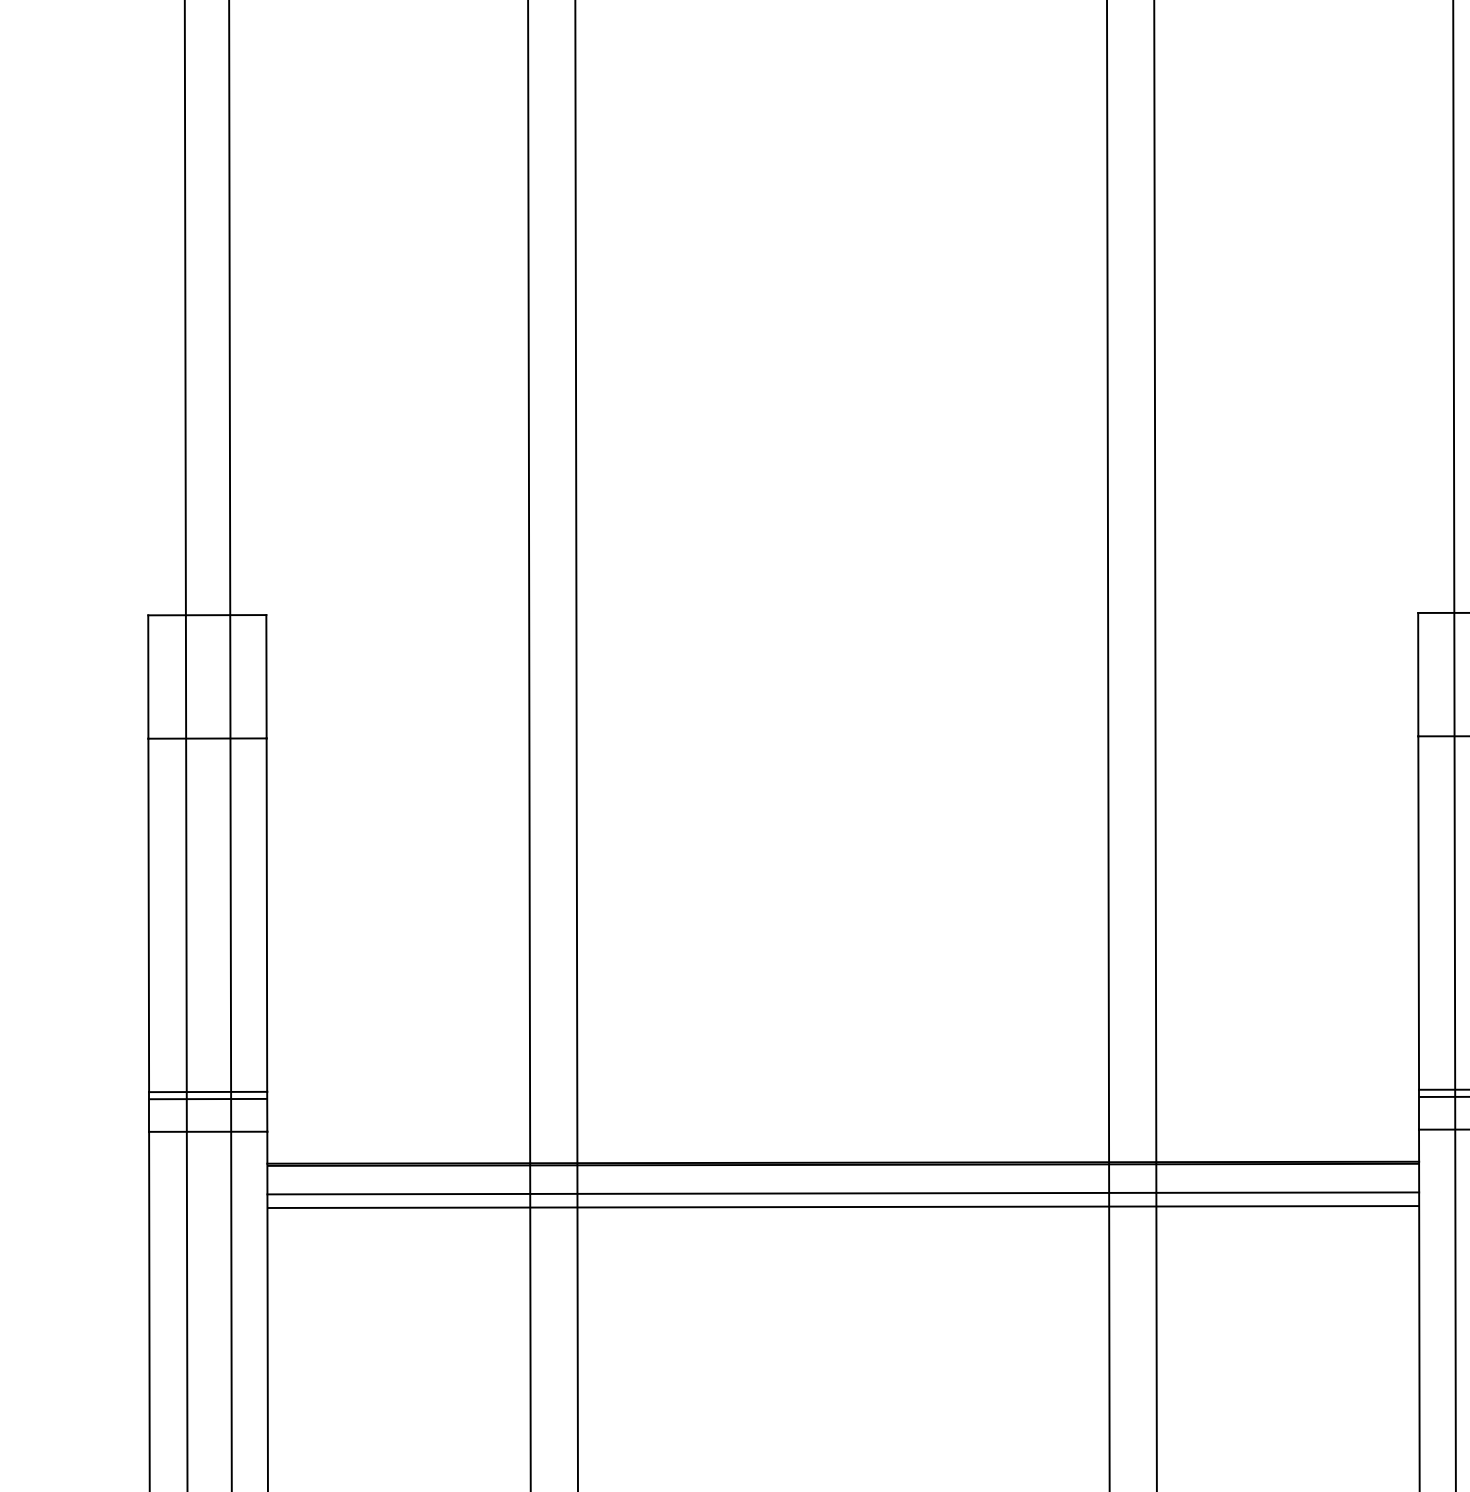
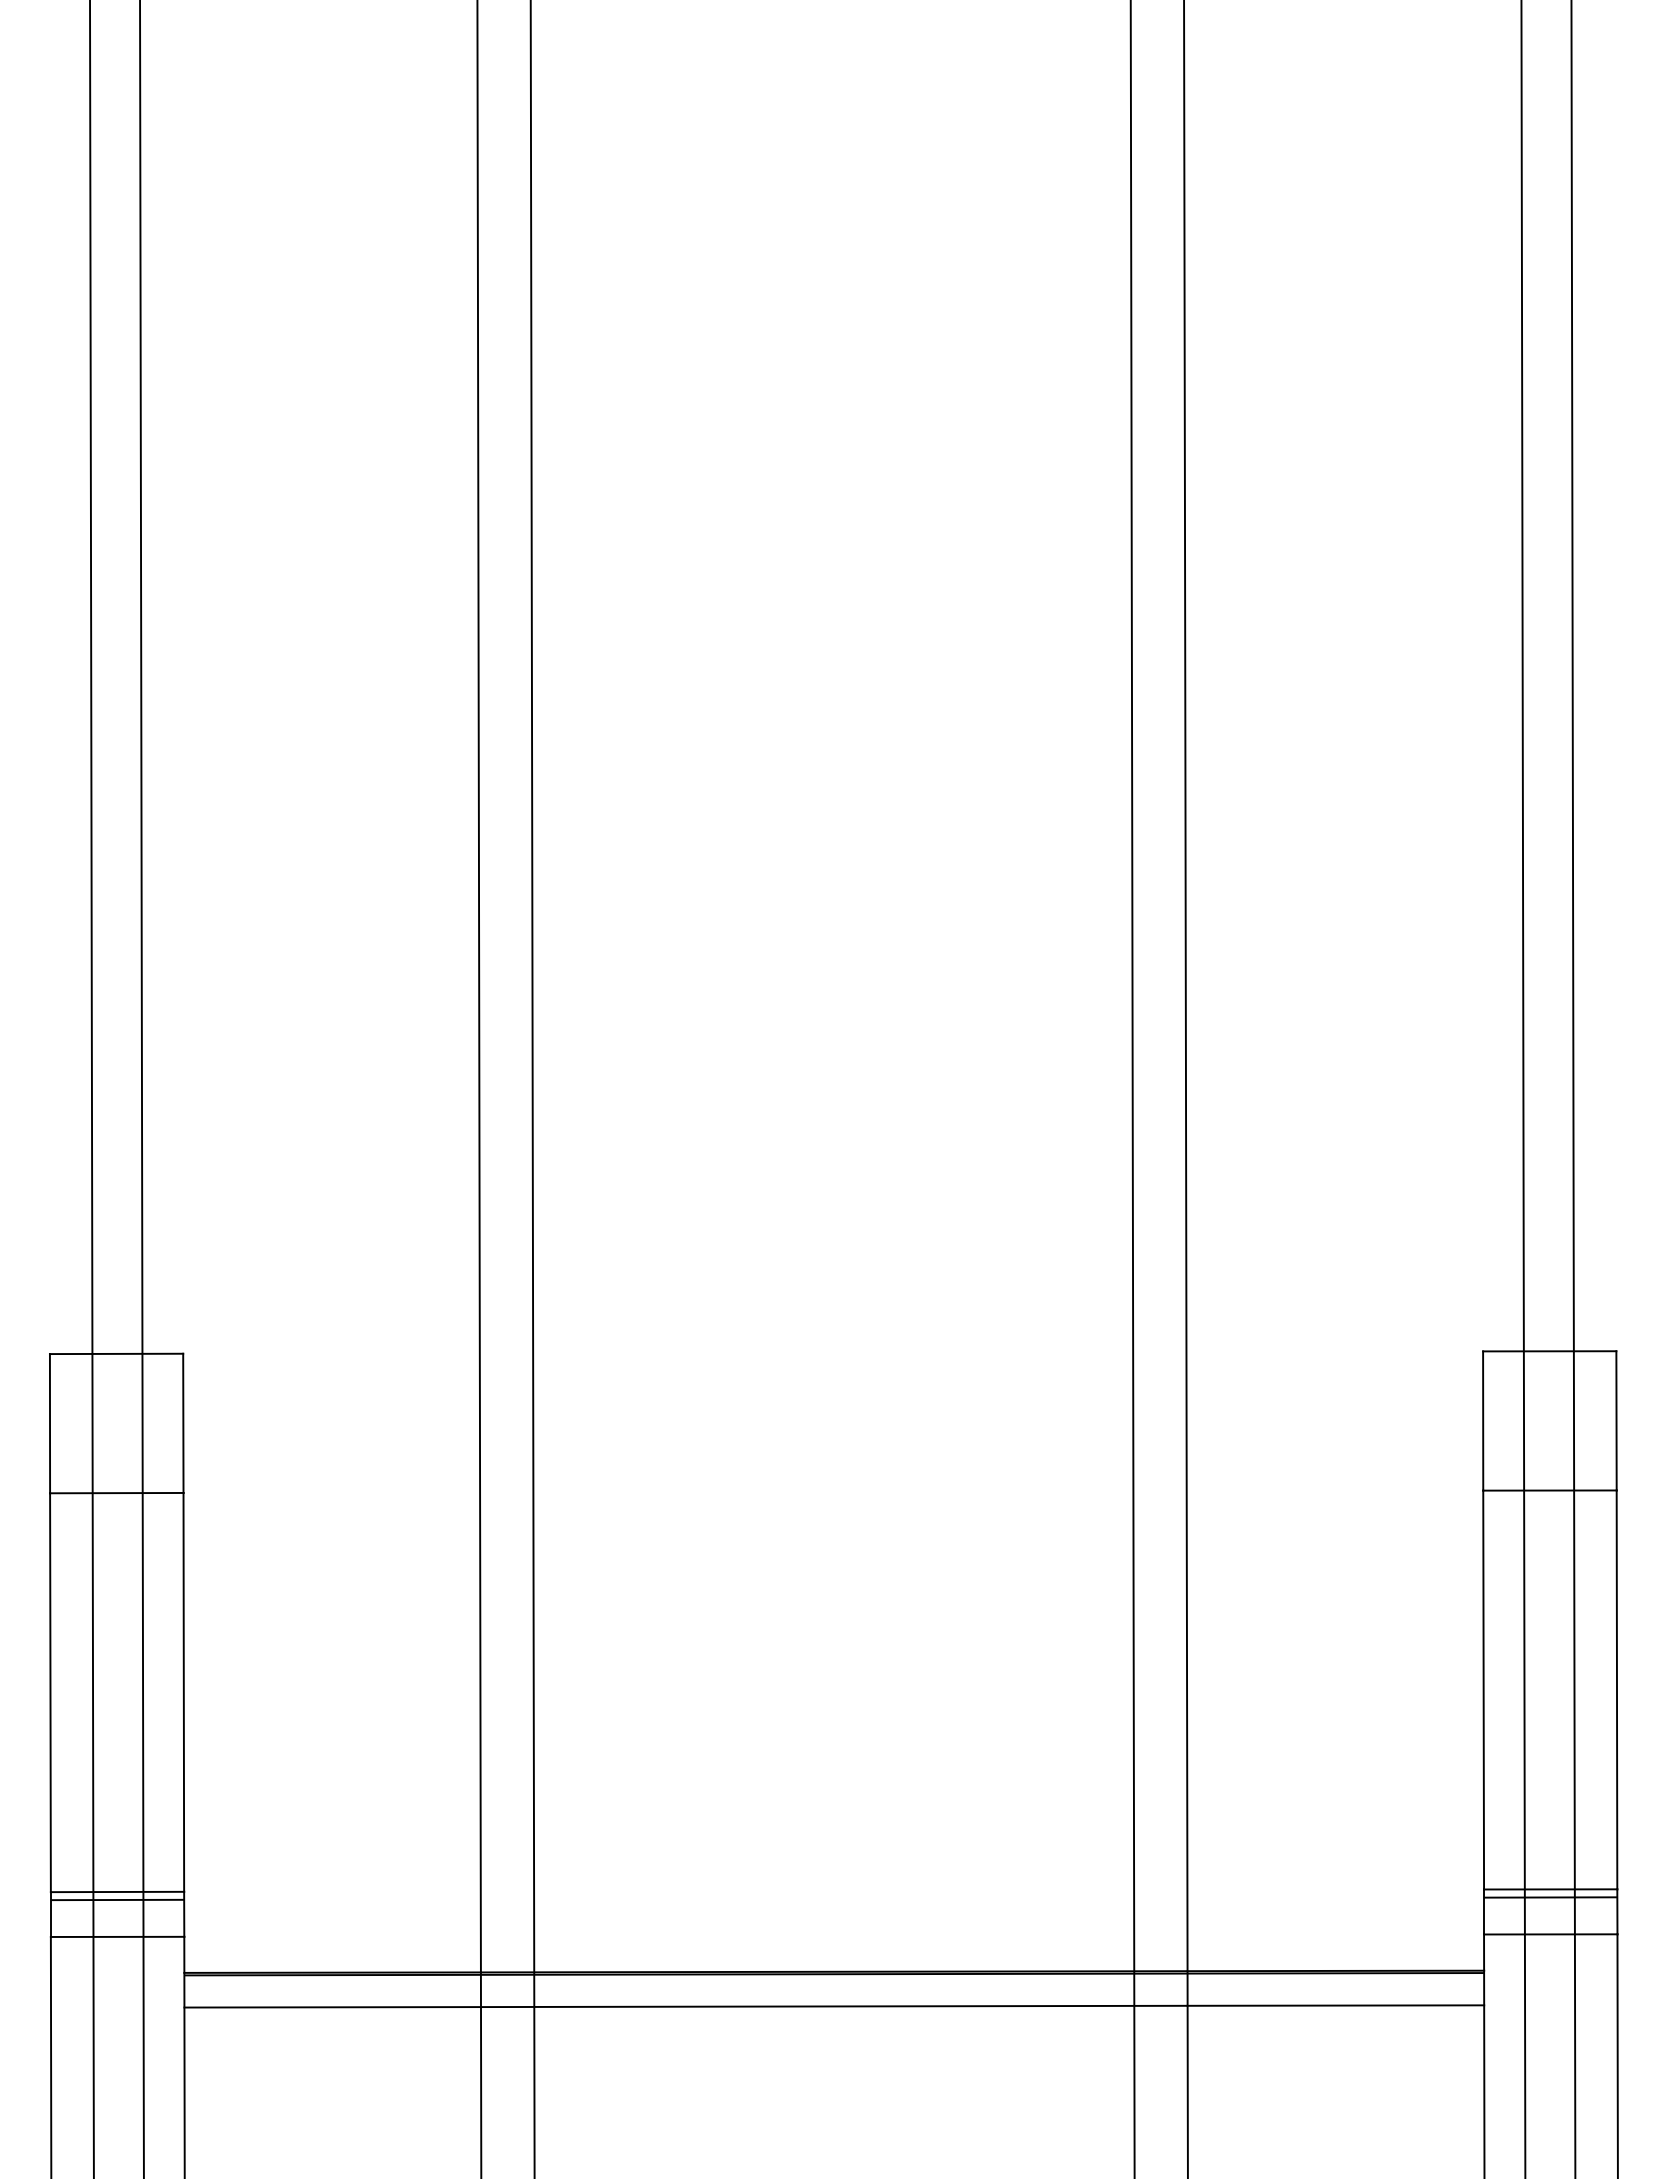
line: (843, 1206) -> (834, 2021), removed

